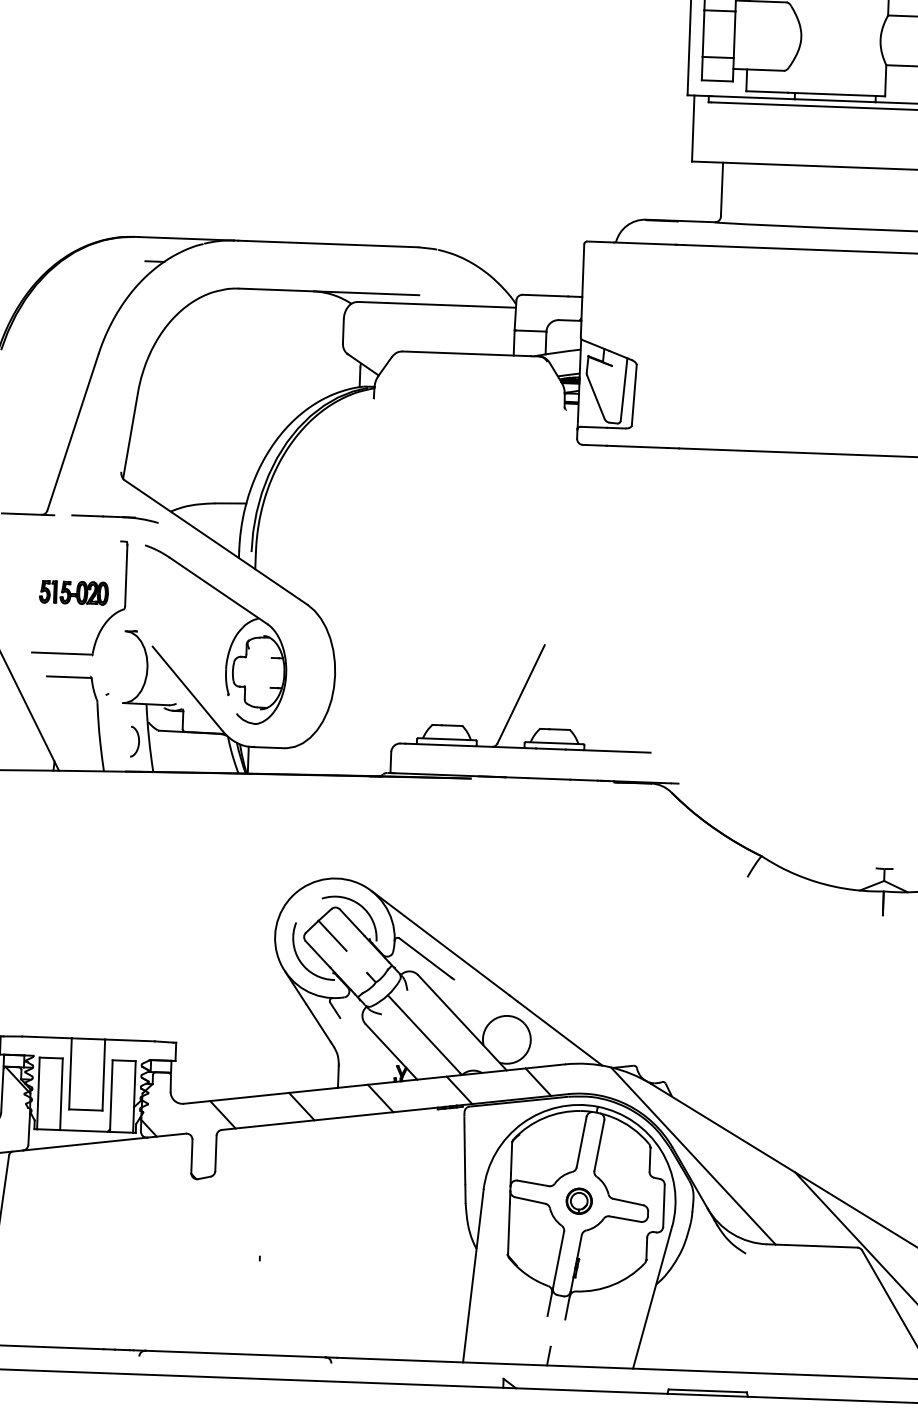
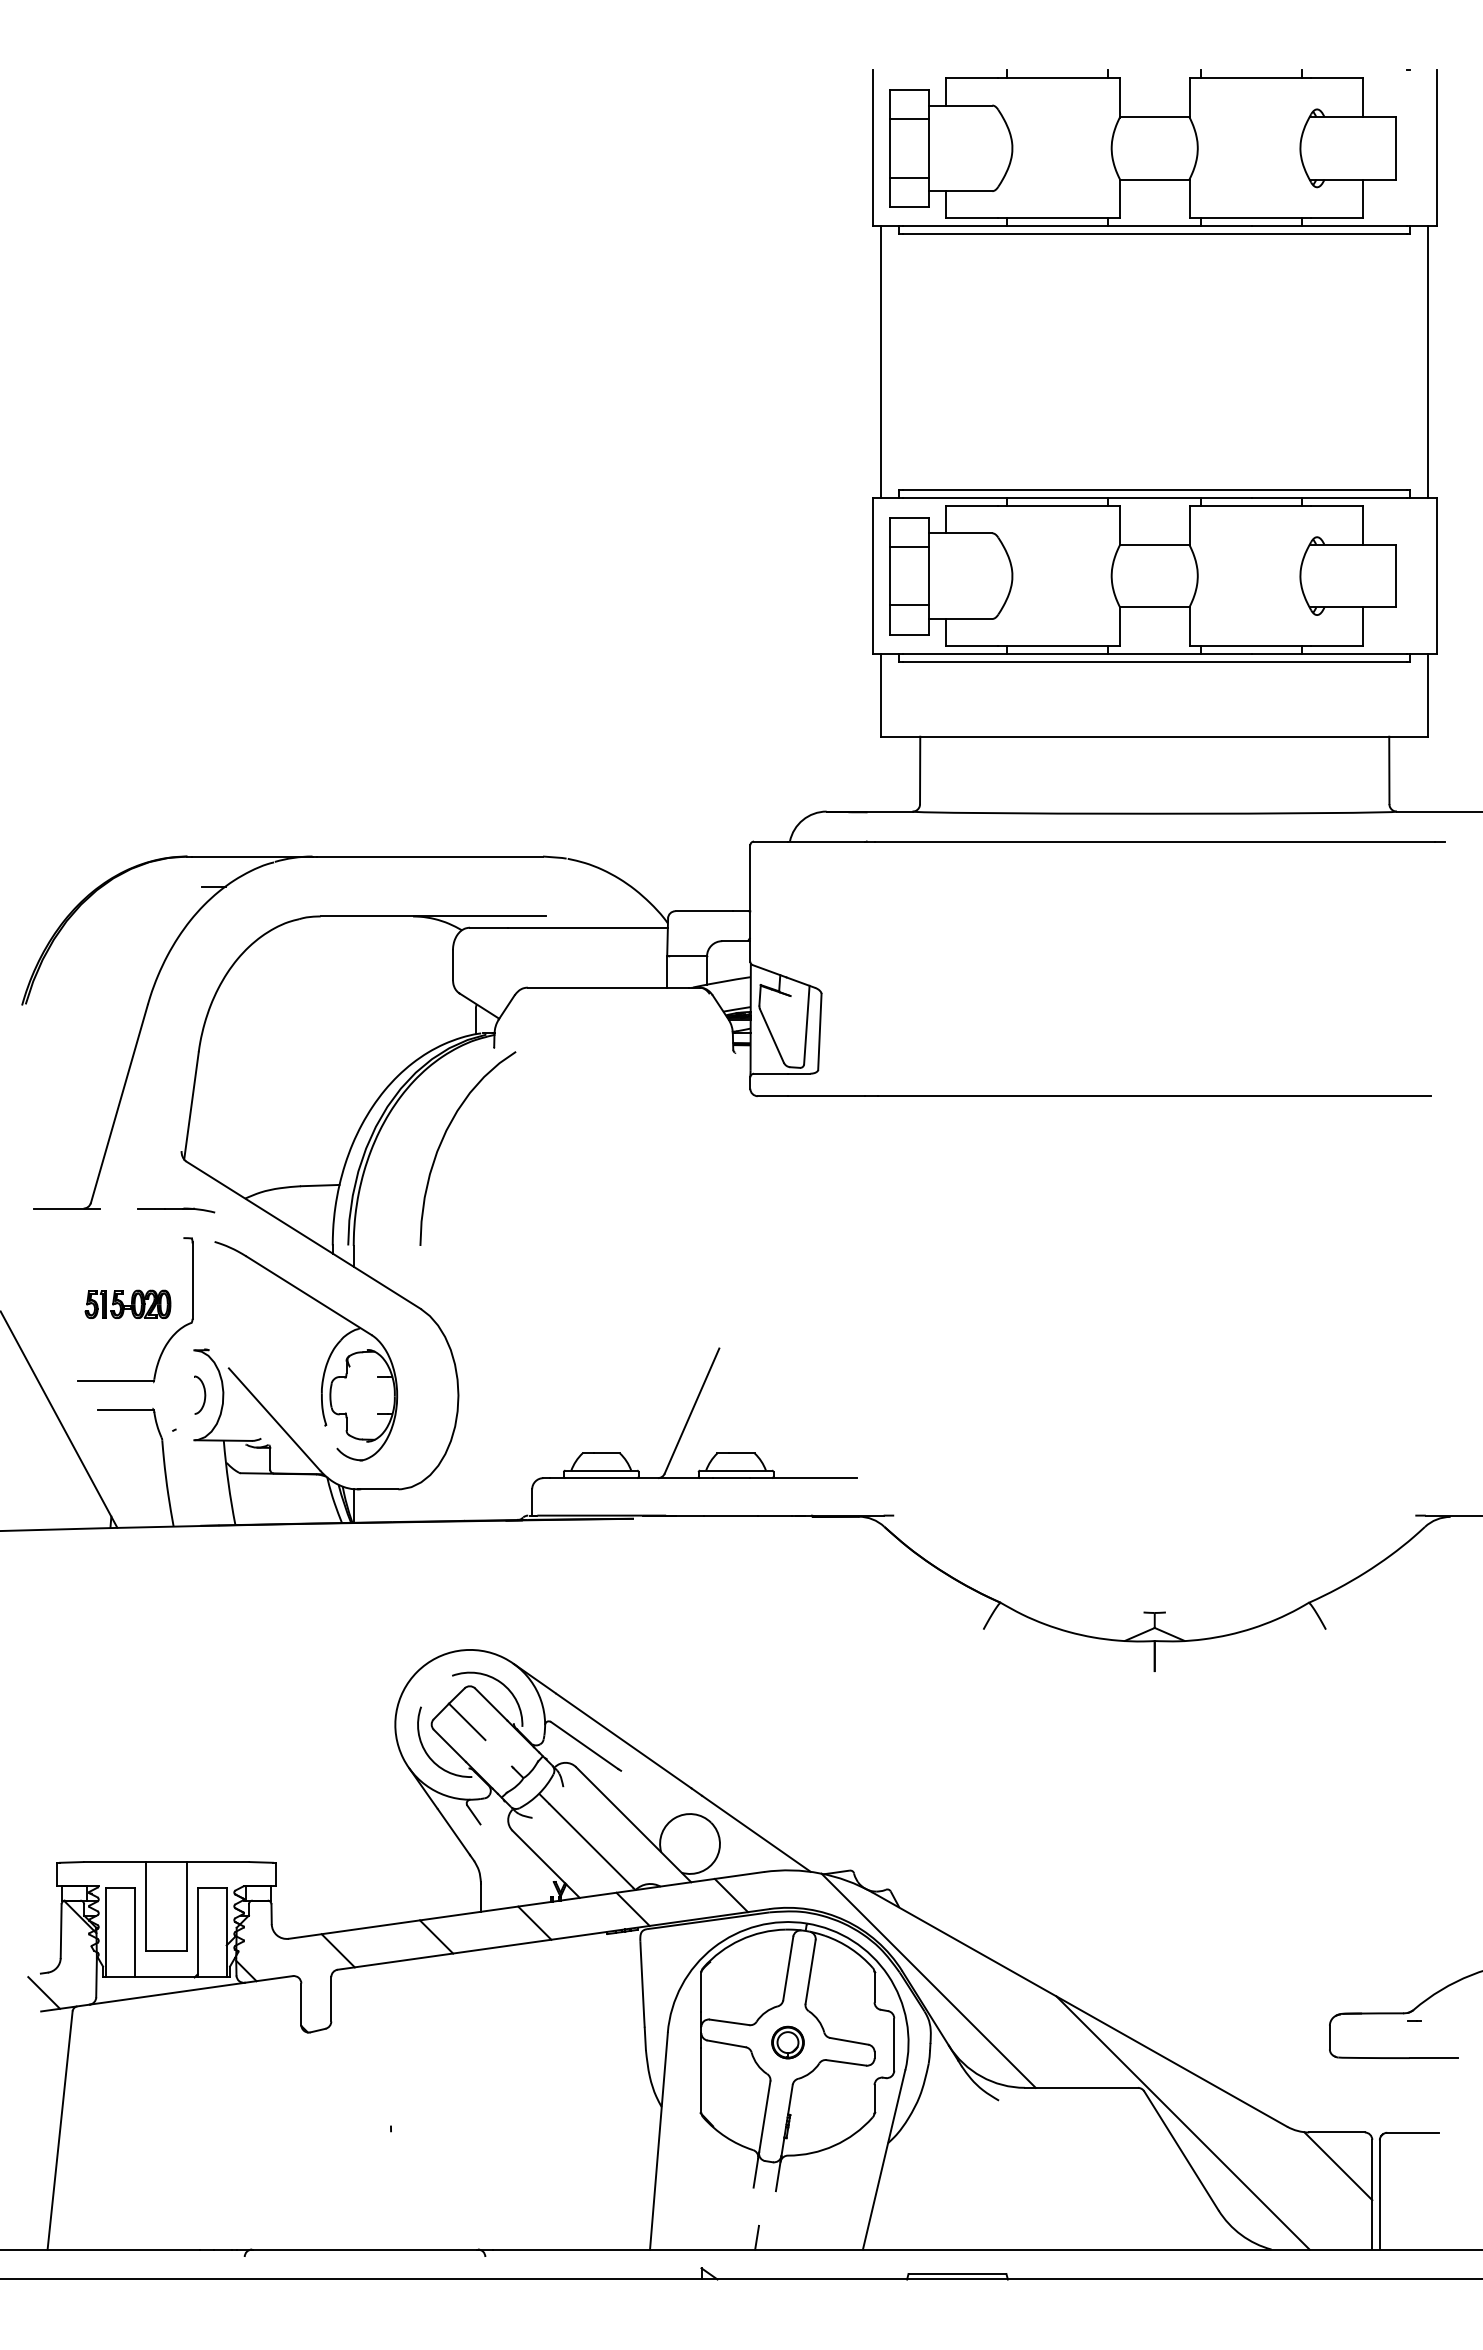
curve: (330, 471) -> (443, 1140), added
part: (115, 519) -> (176, 1210), size x0.71
part: (135, 741) -> (200, 1394), moved

